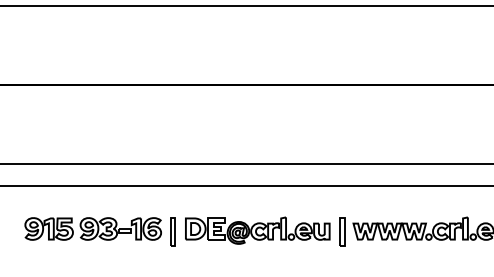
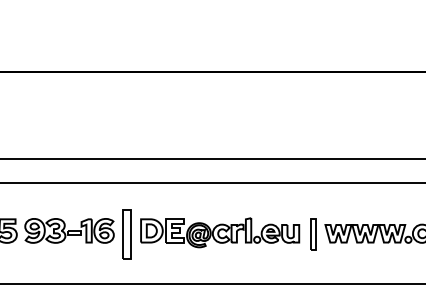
part: (172, 231) -> (126, 233), size x1.6

